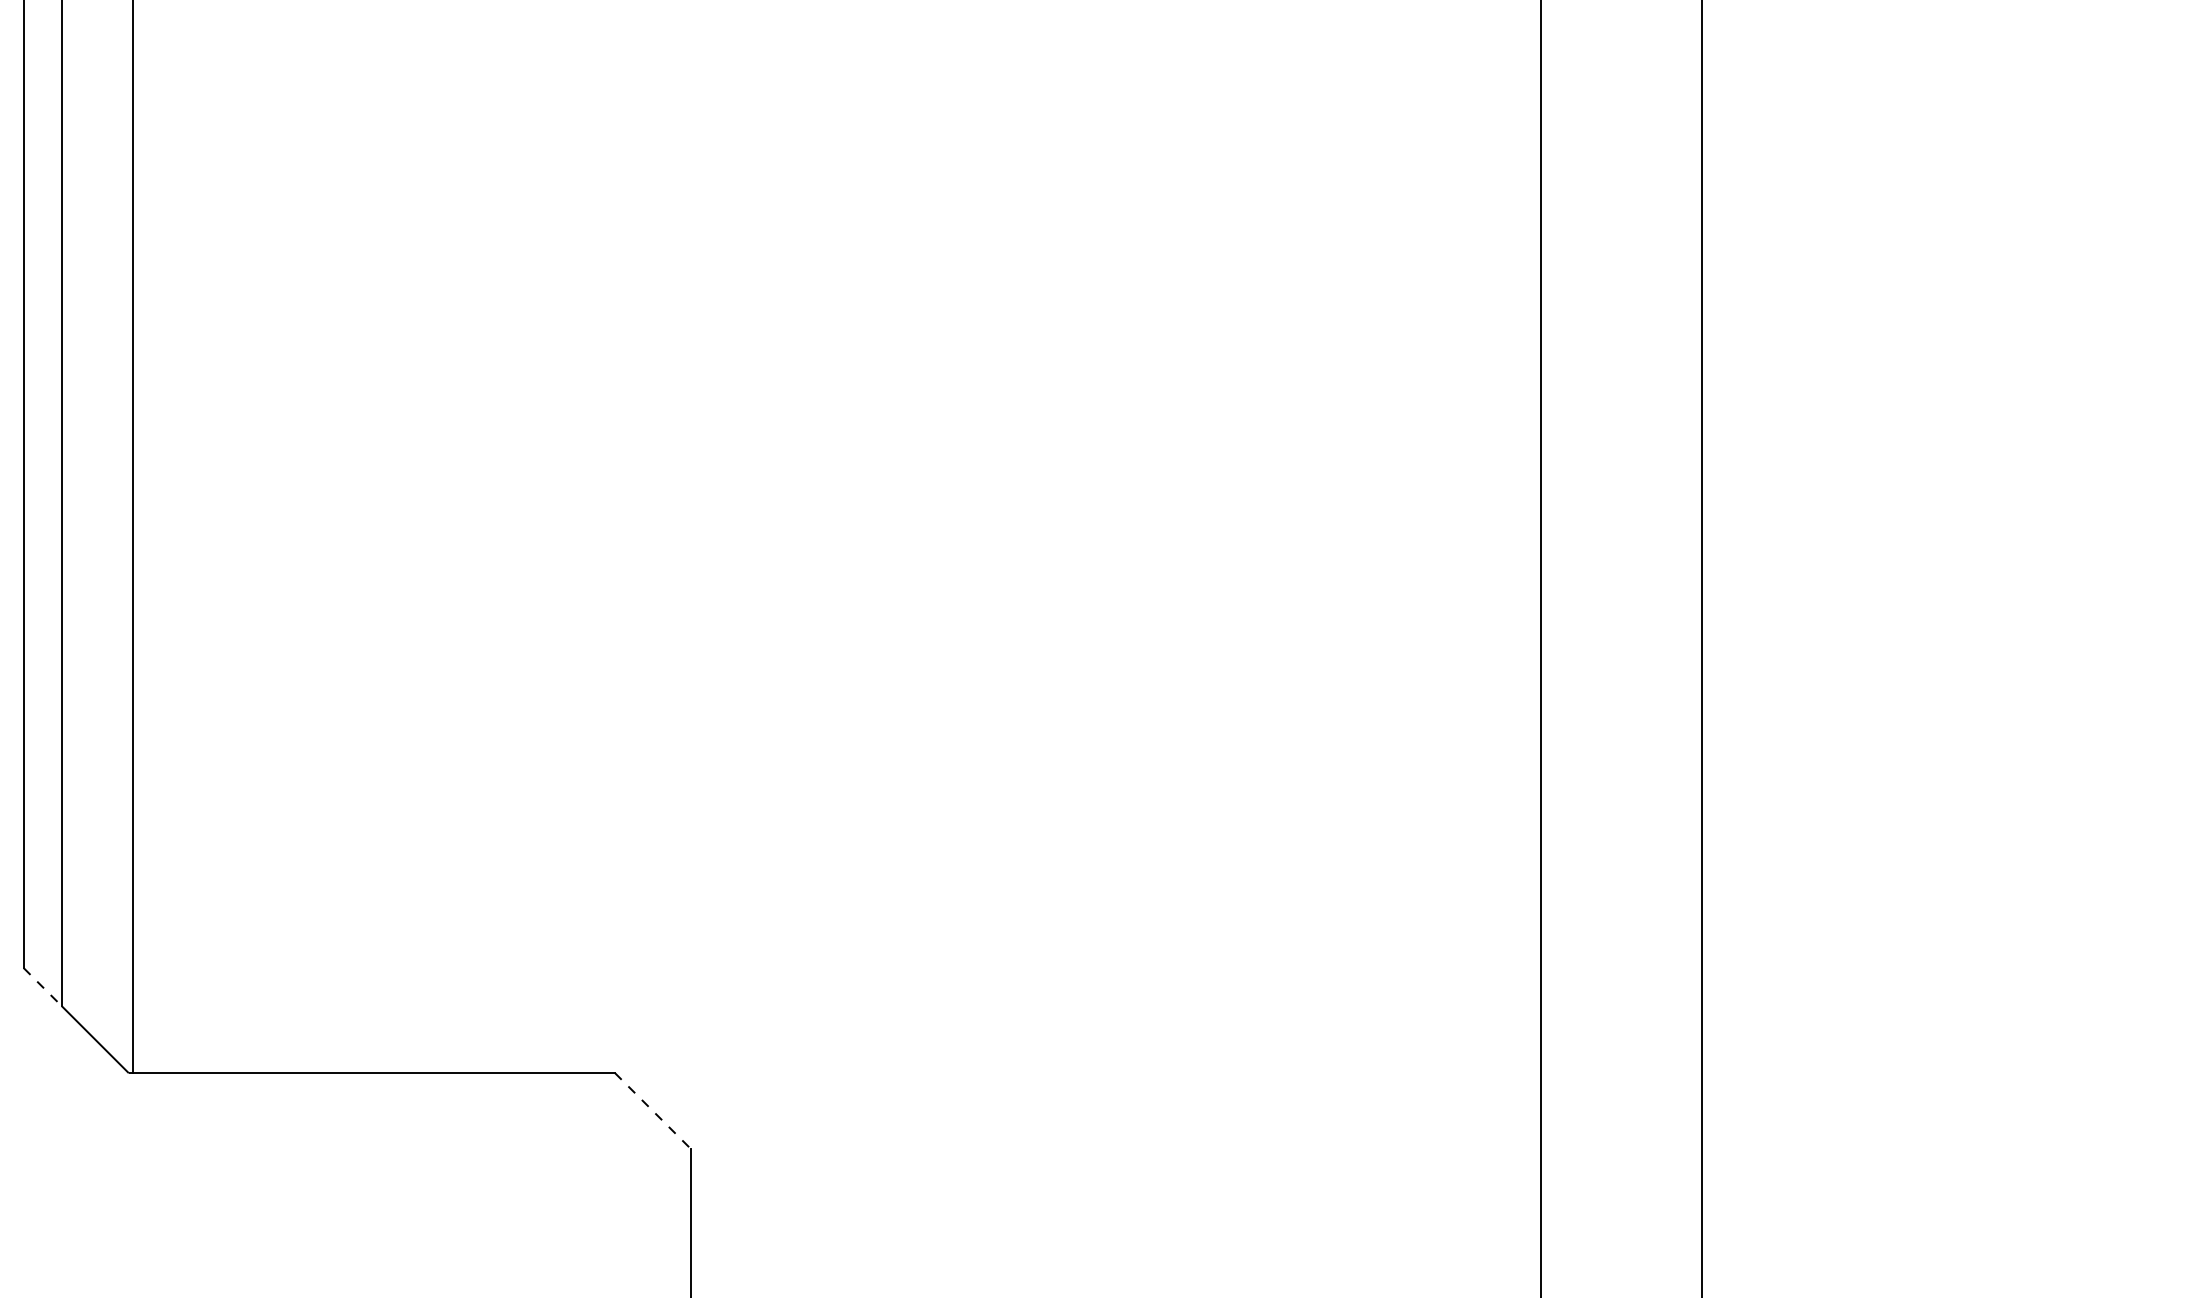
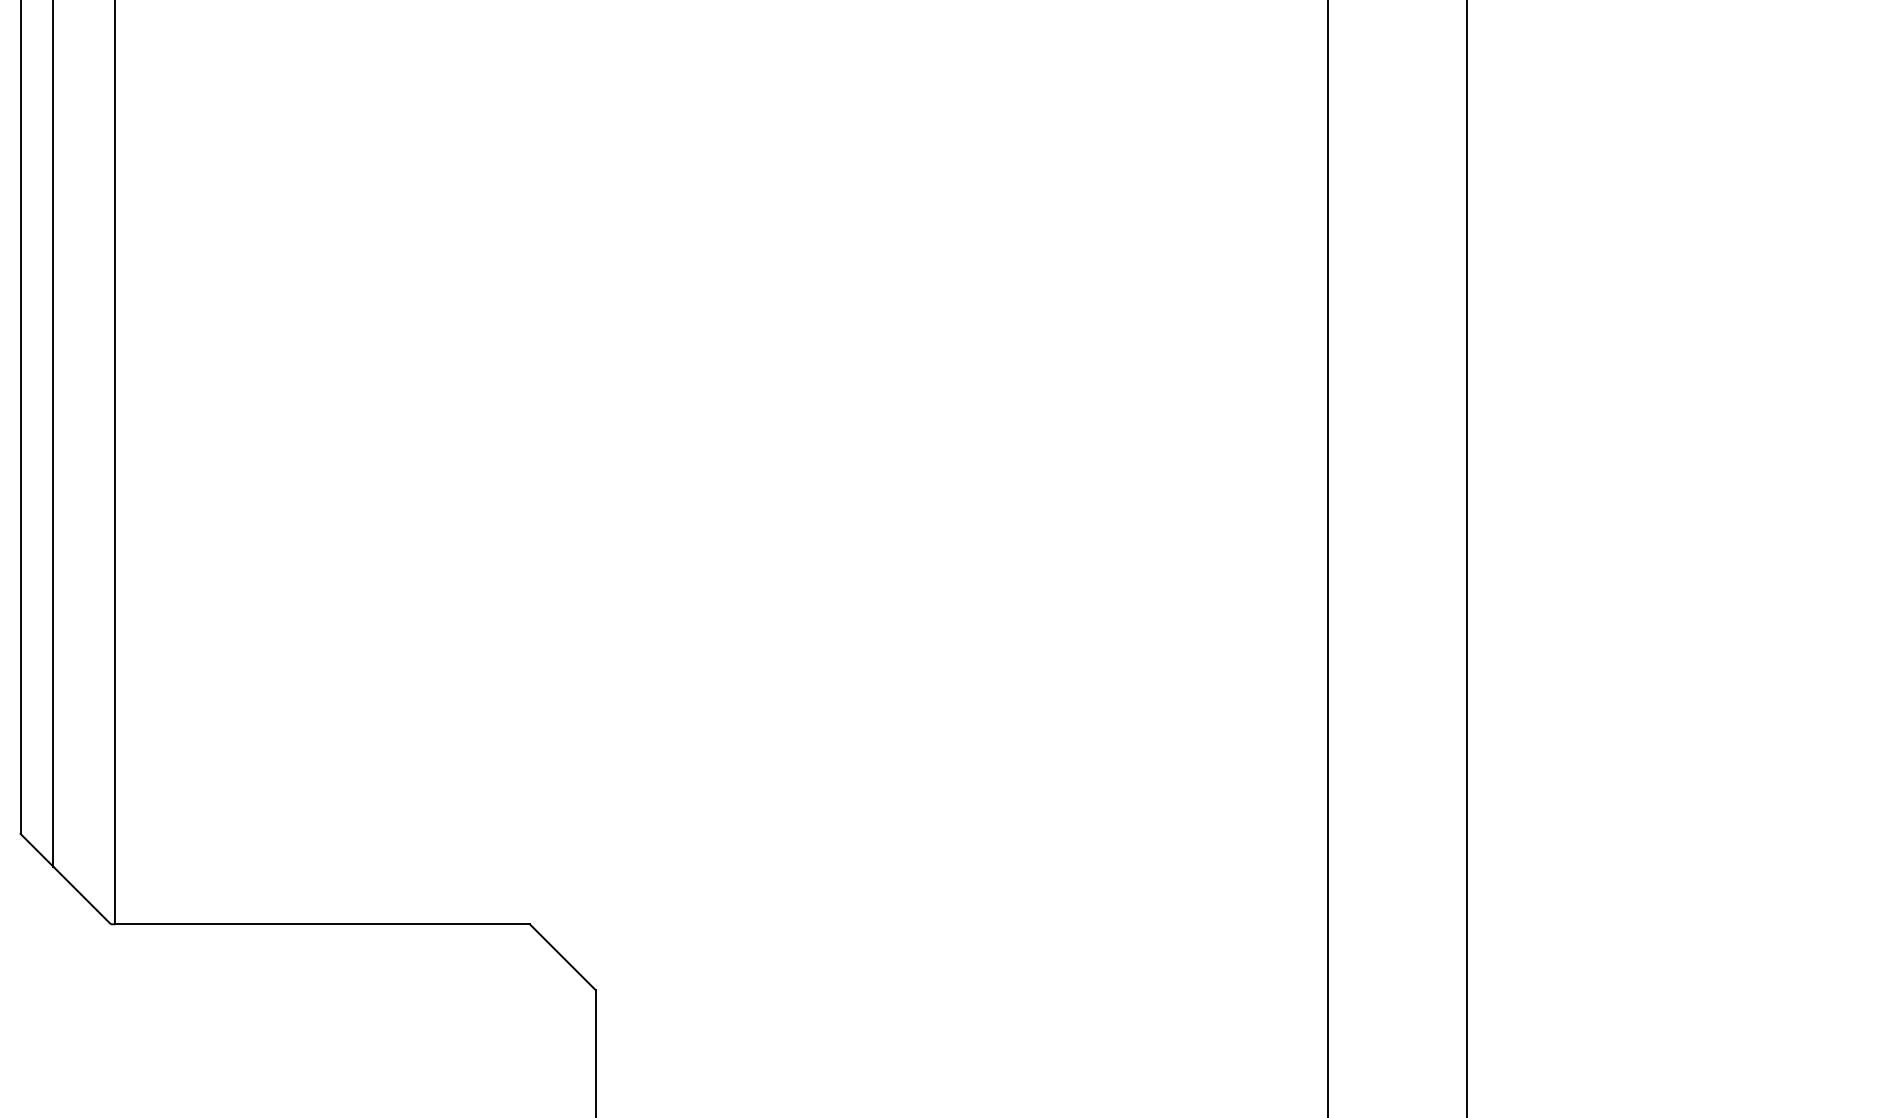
line: (42, 987) -> (36, 850), dashed -> solid
line: (653, 1111) -> (563, 957), dashed -> solid

